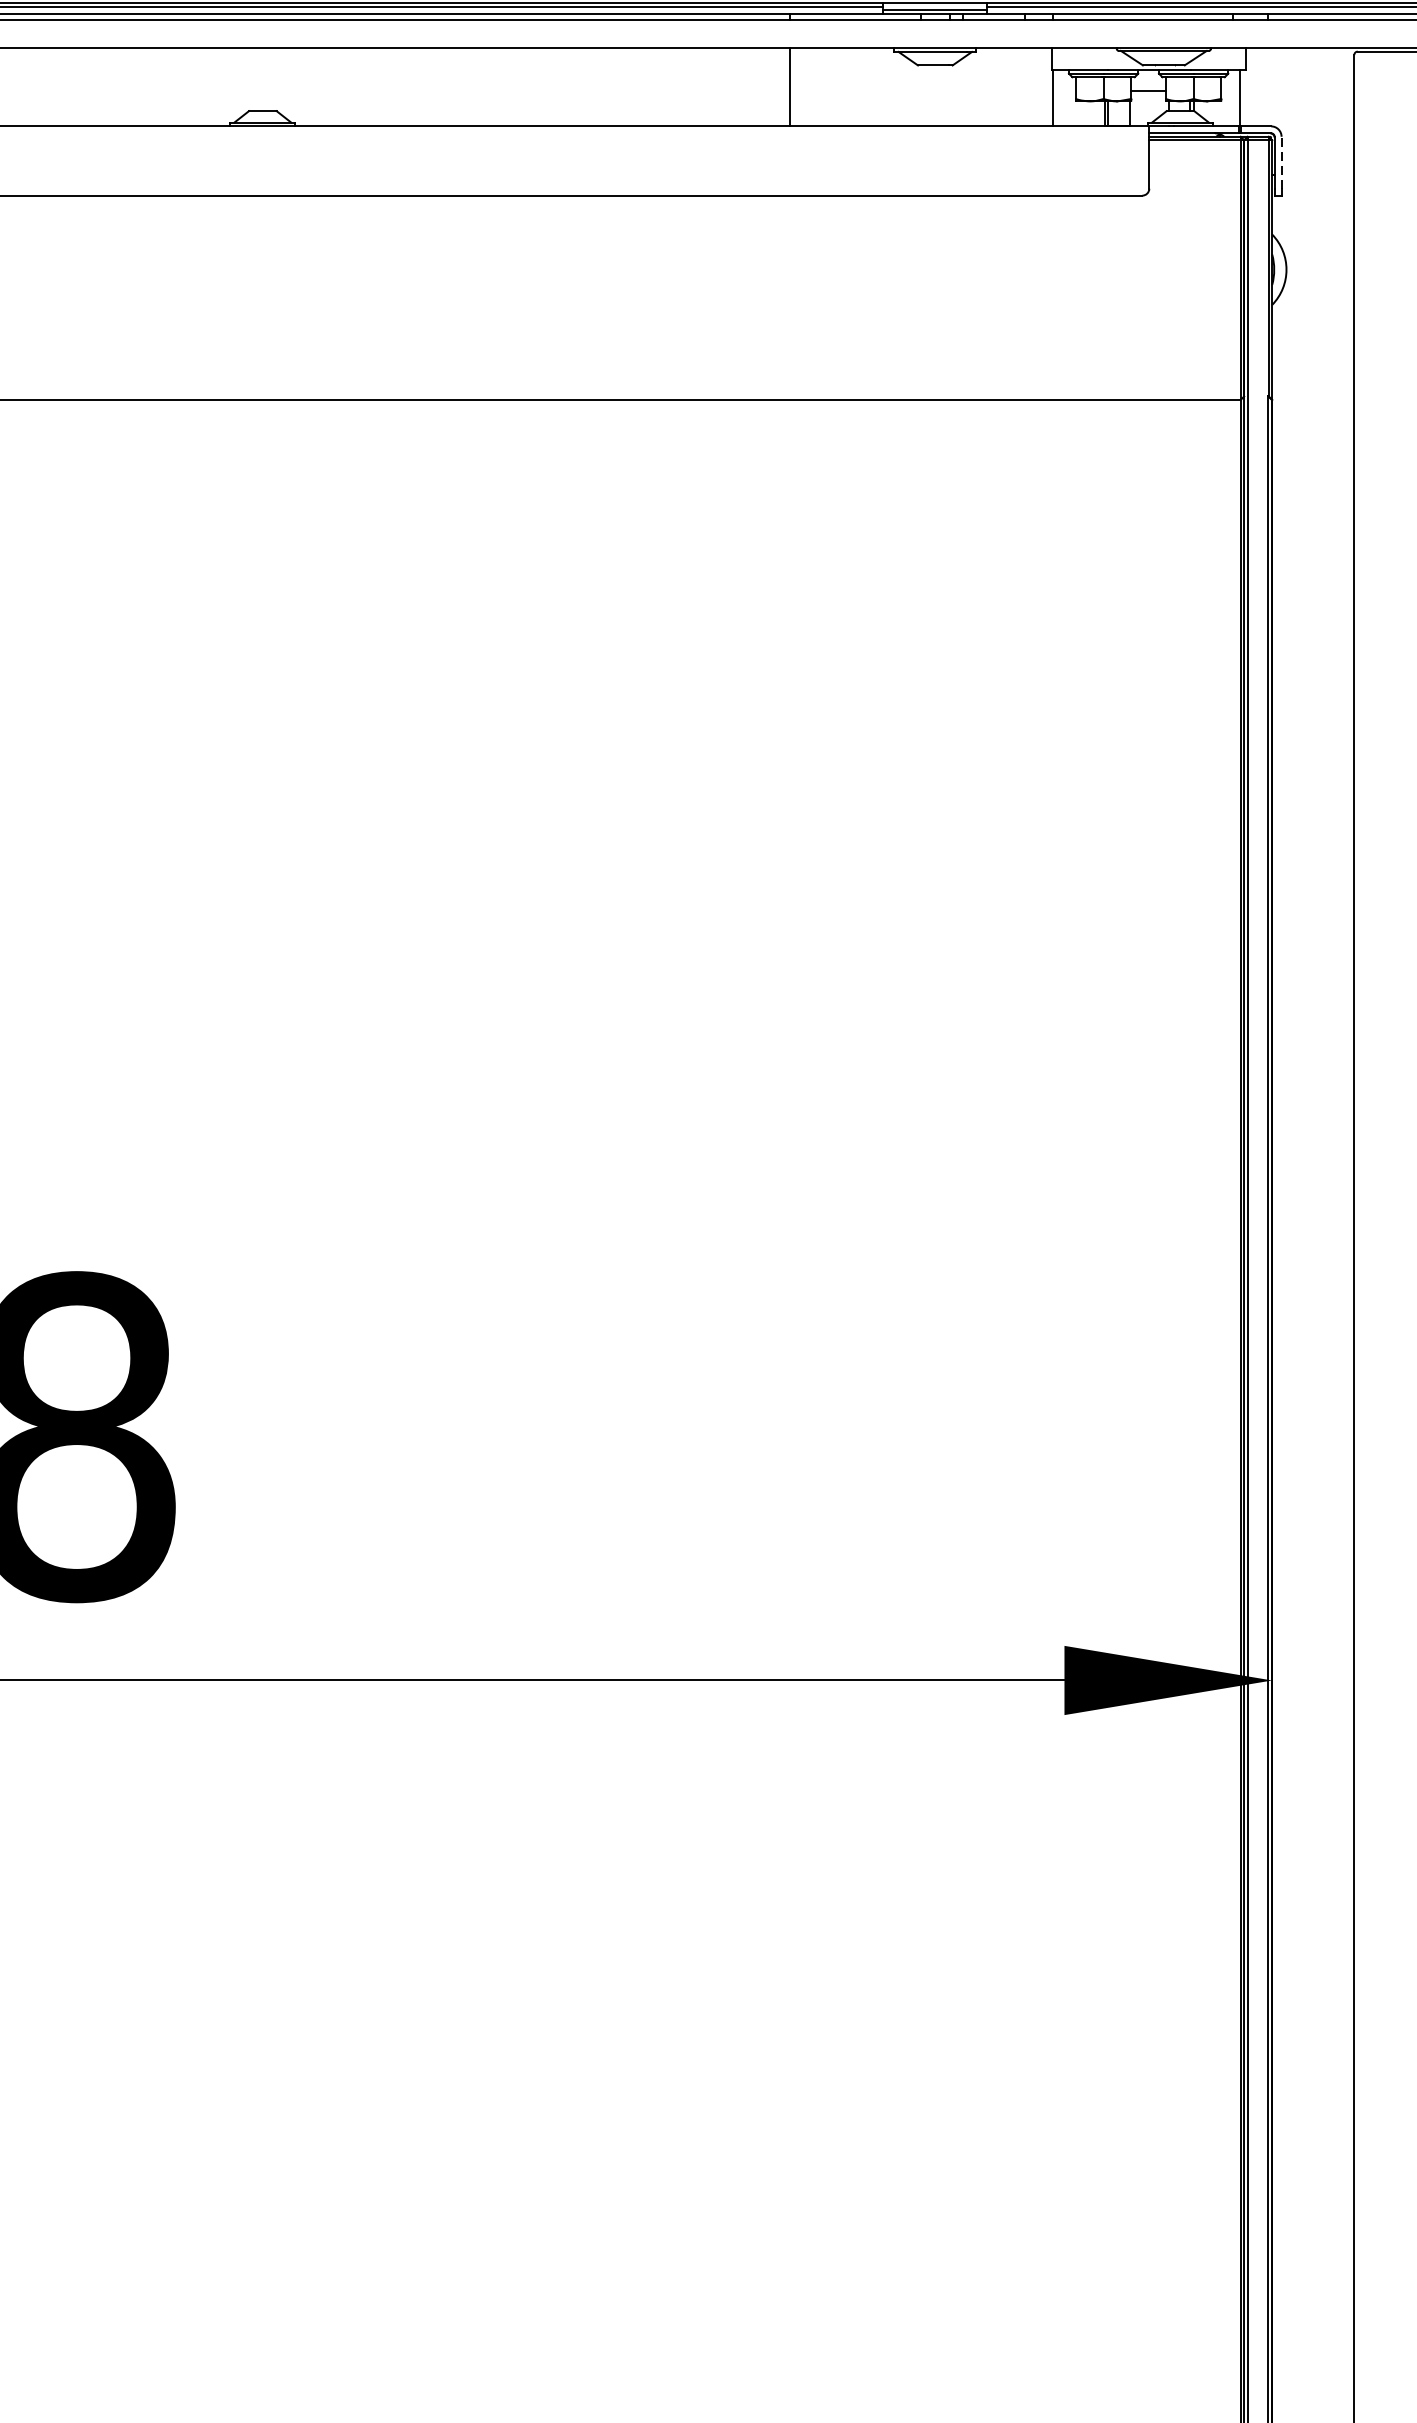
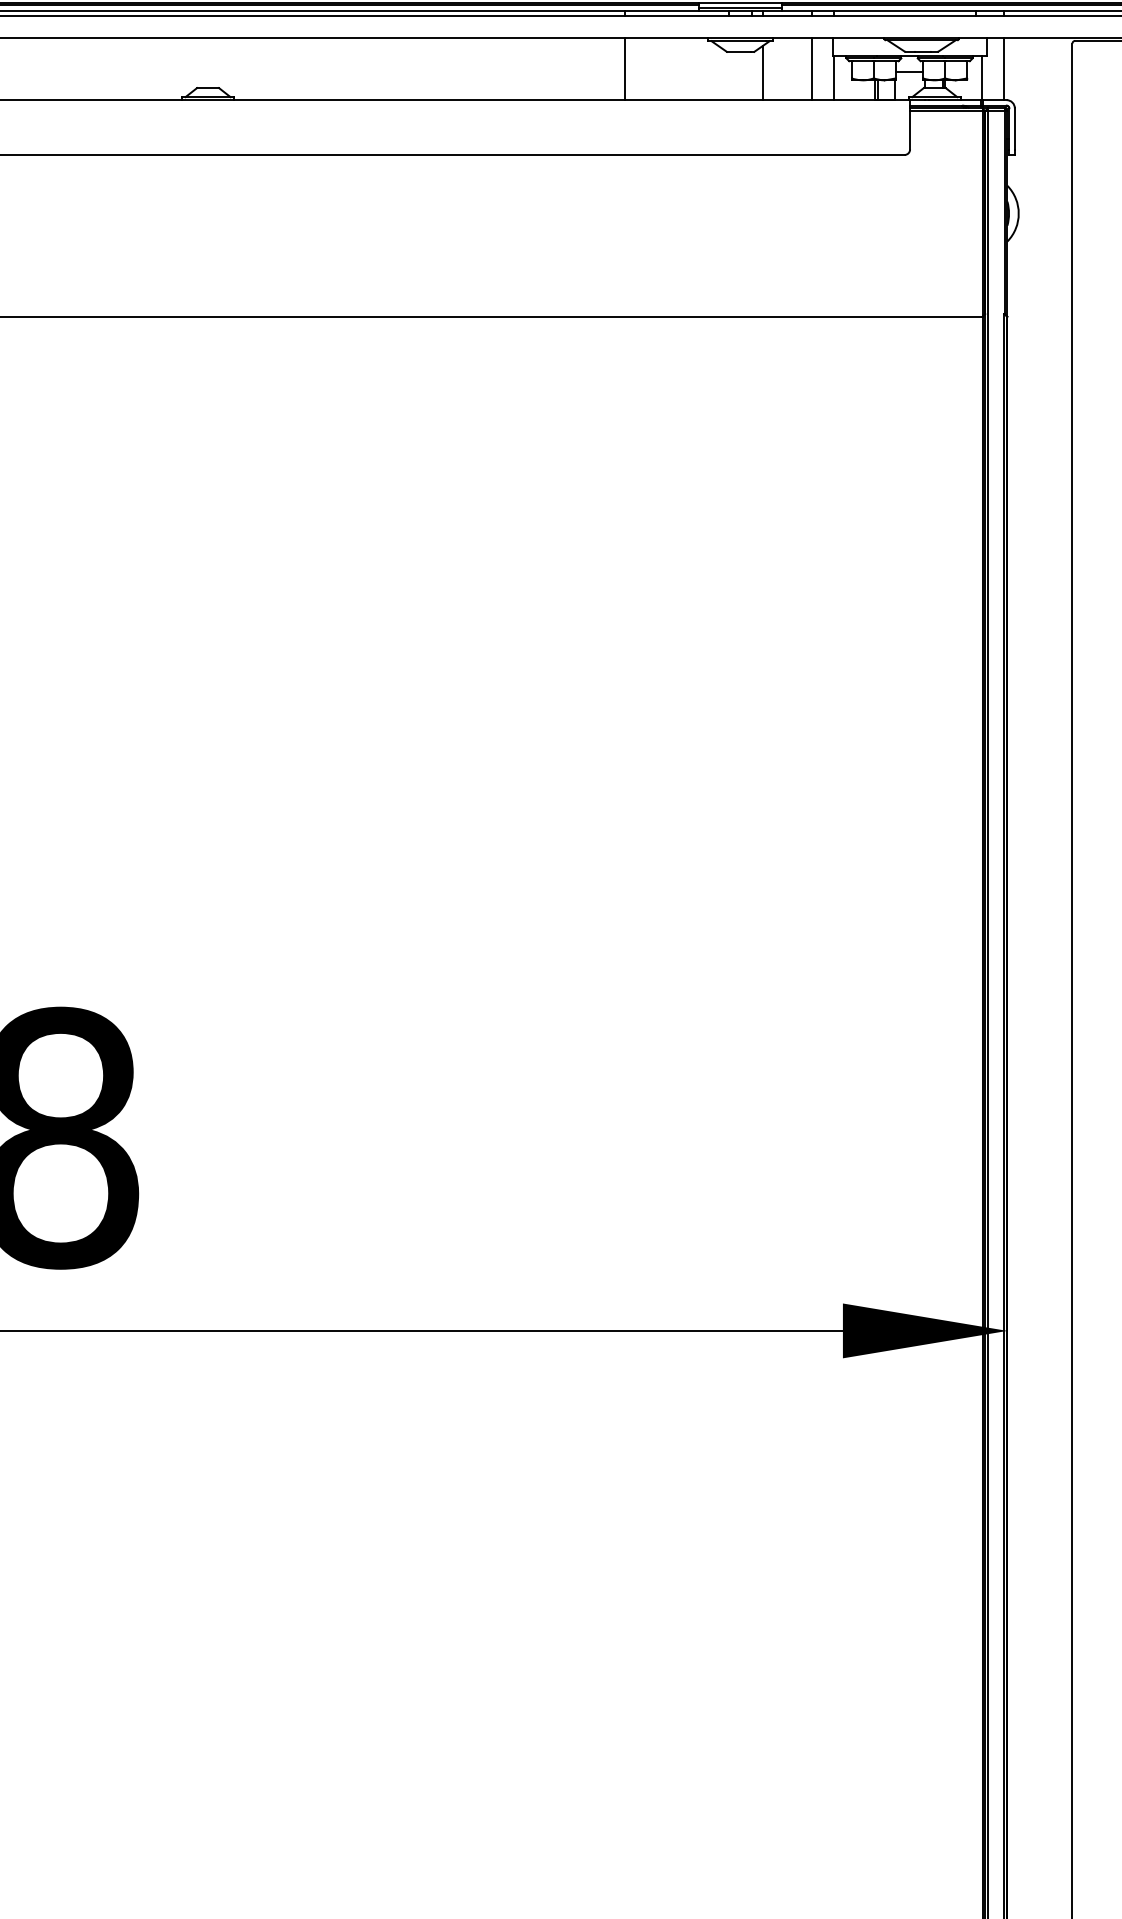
line: (1024, 87) -> (811, 69), added
line: (1267, 87) -> (1003, 69), added
line: (962, 92) -> (762, 73), added
line: (1281, 162) -> (1014, 128), dashed -> solid

